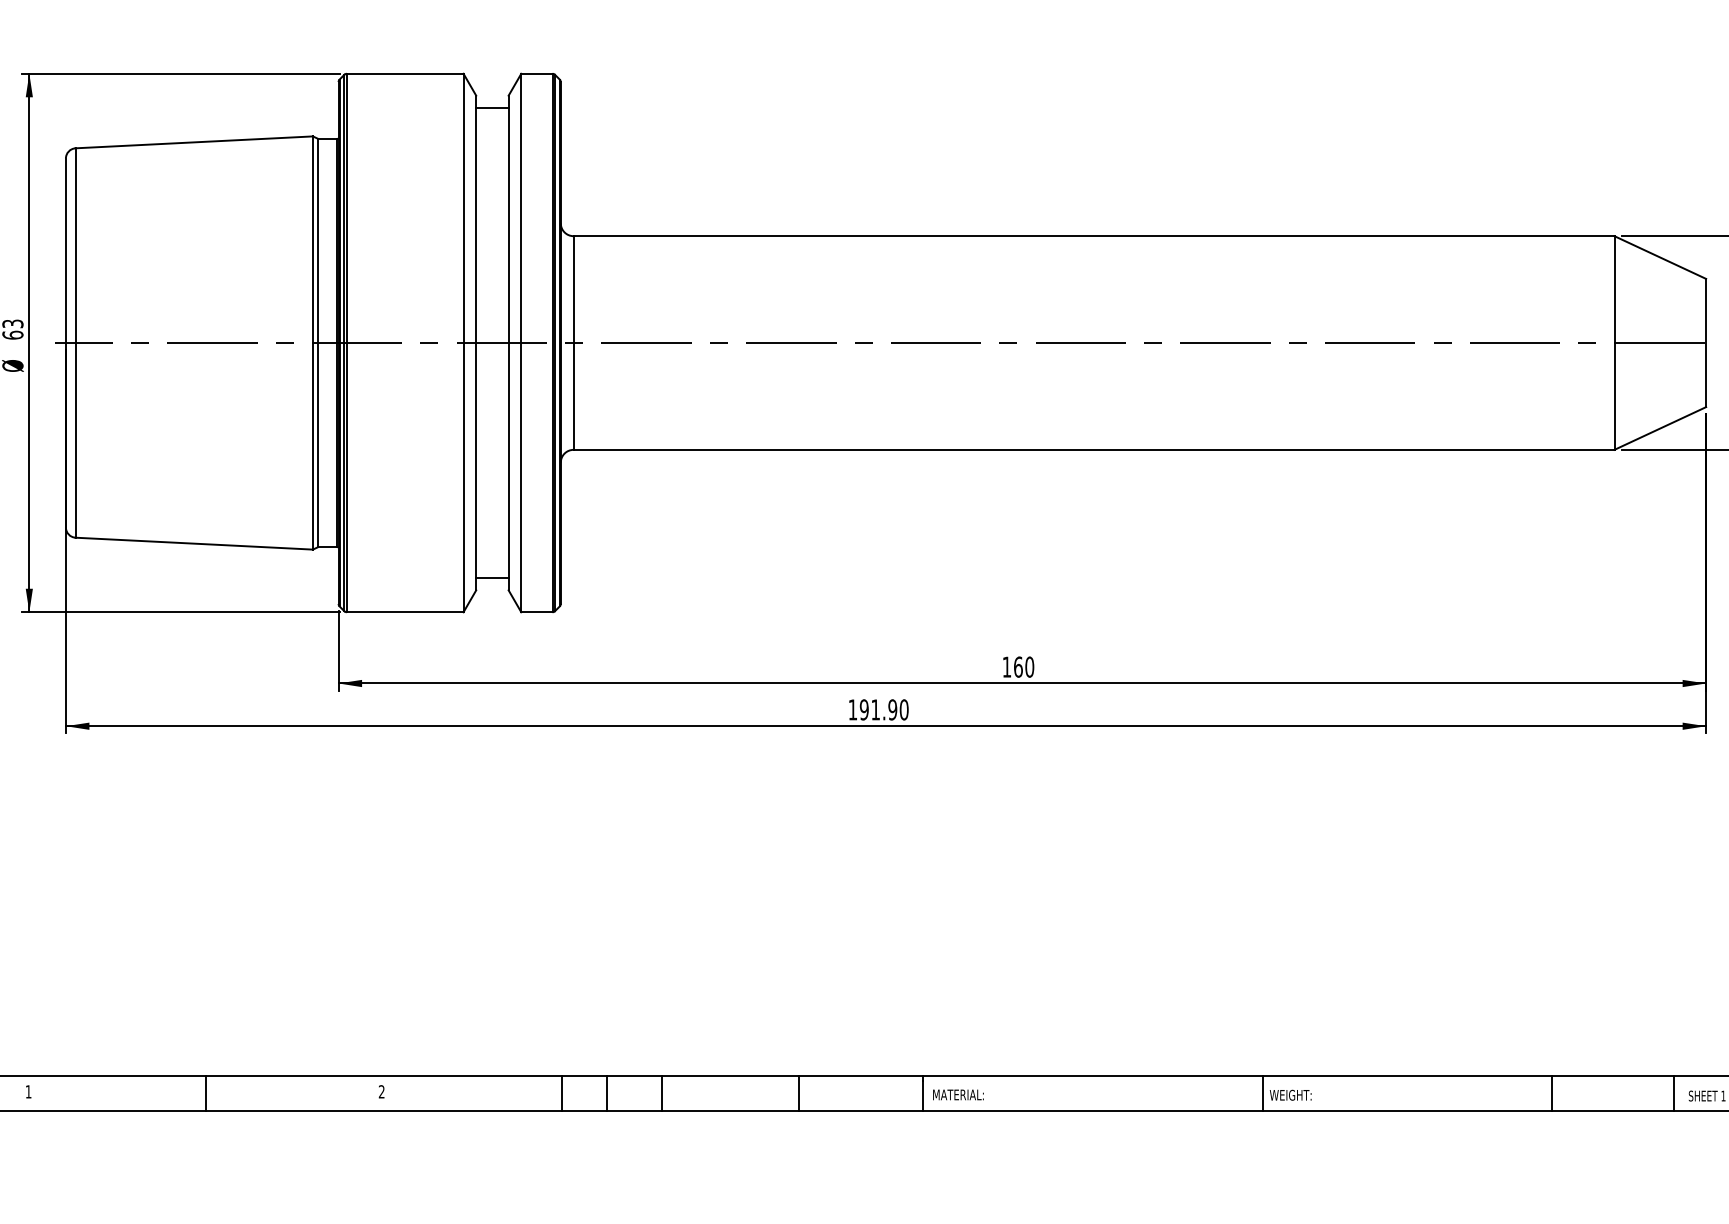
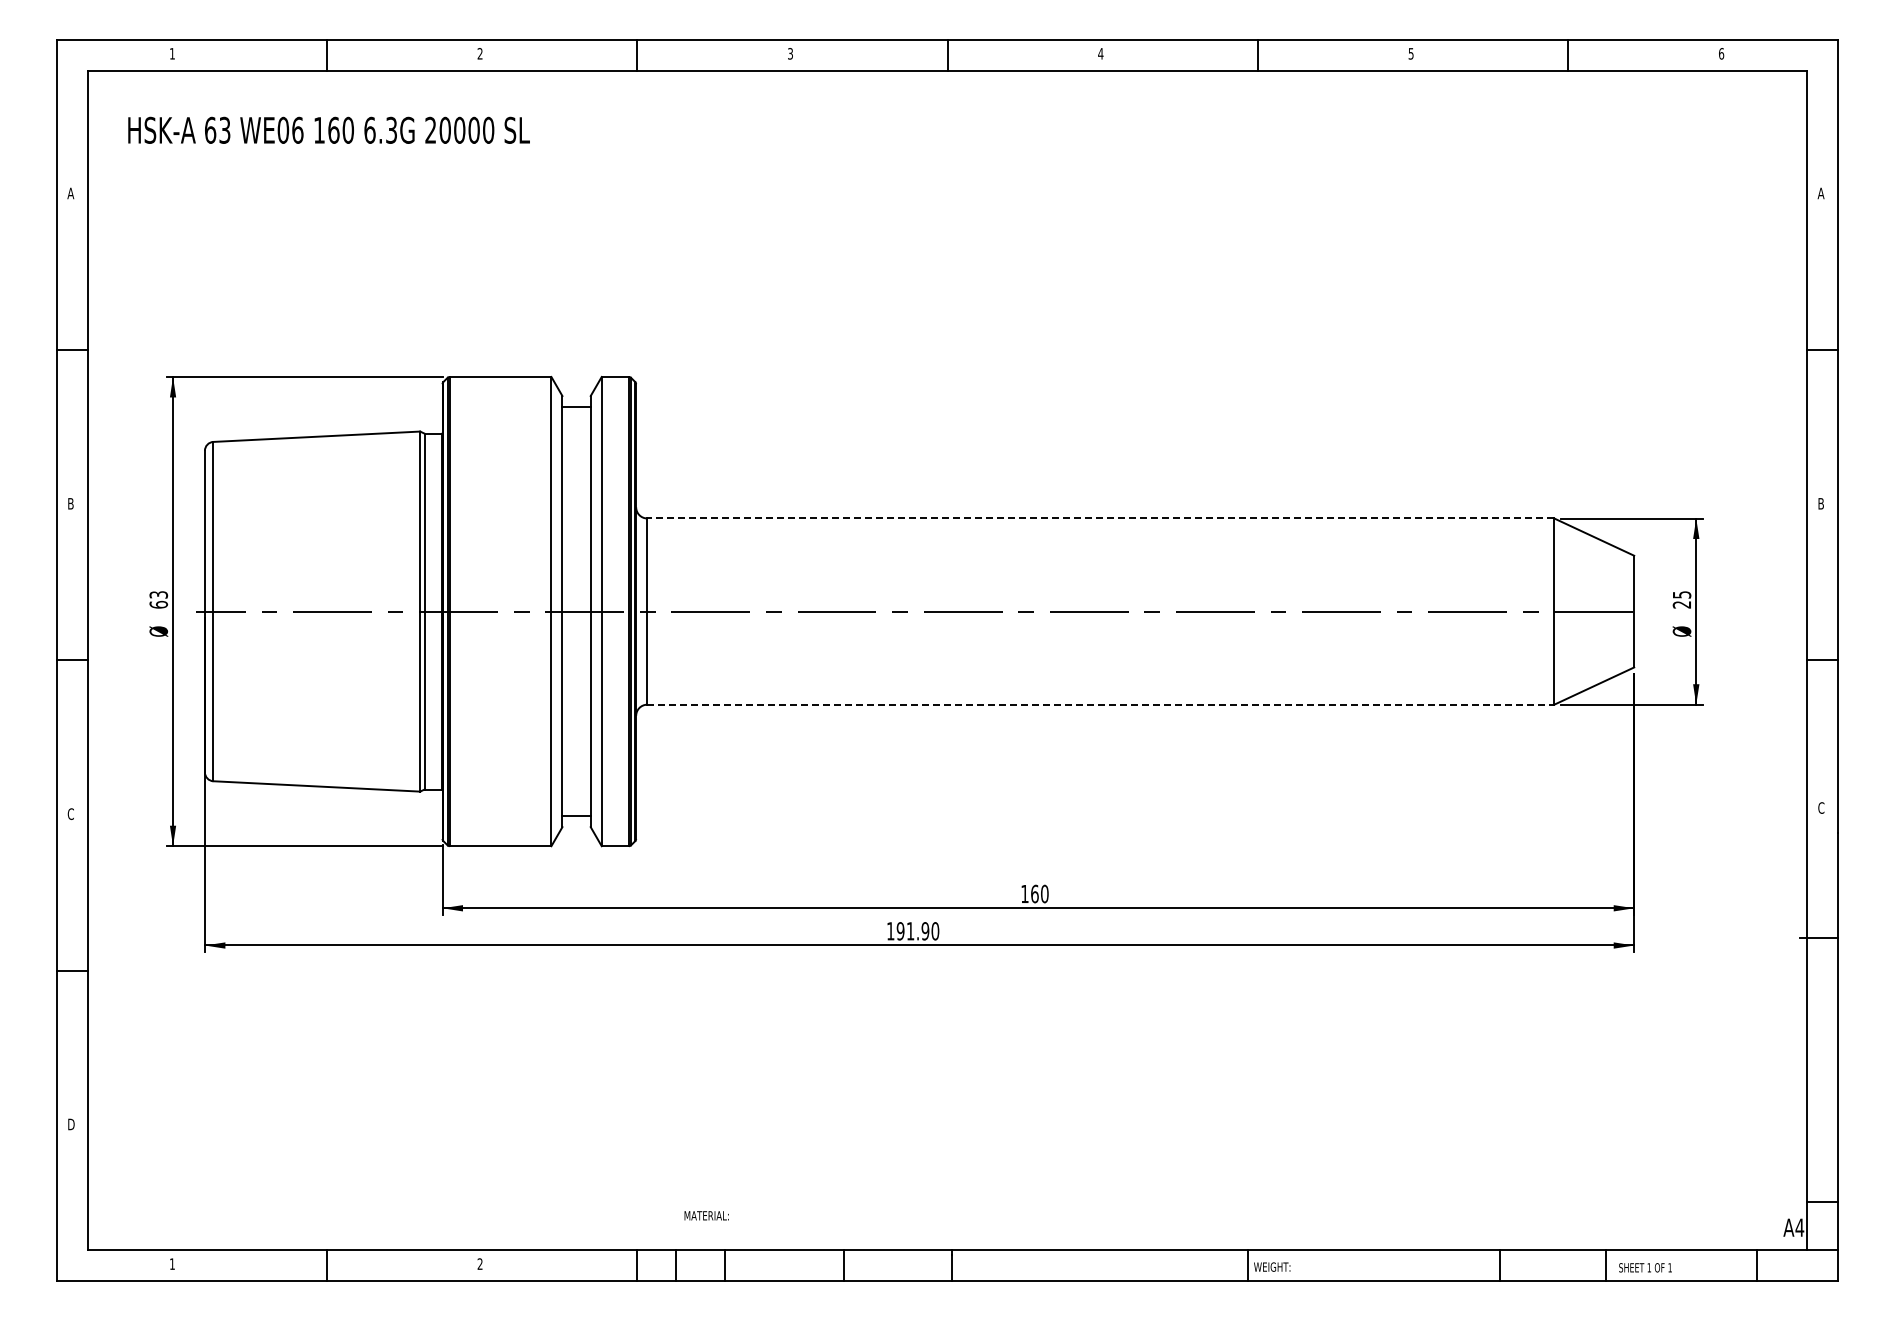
line: (1093, 236) -> (1100, 518), solid -> dashed
line: (1094, 449) -> (1101, 704), solid -> dashed
text: (958, 1094) -> (706, 1215), moved

